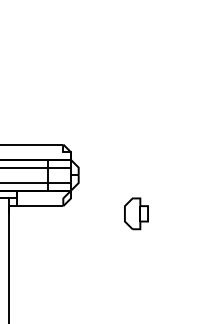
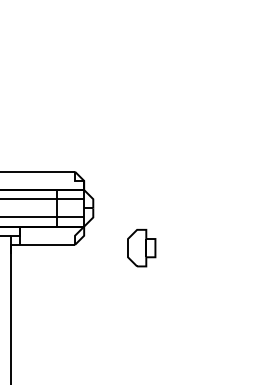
part: (136, 213) -> (141, 247), moved

